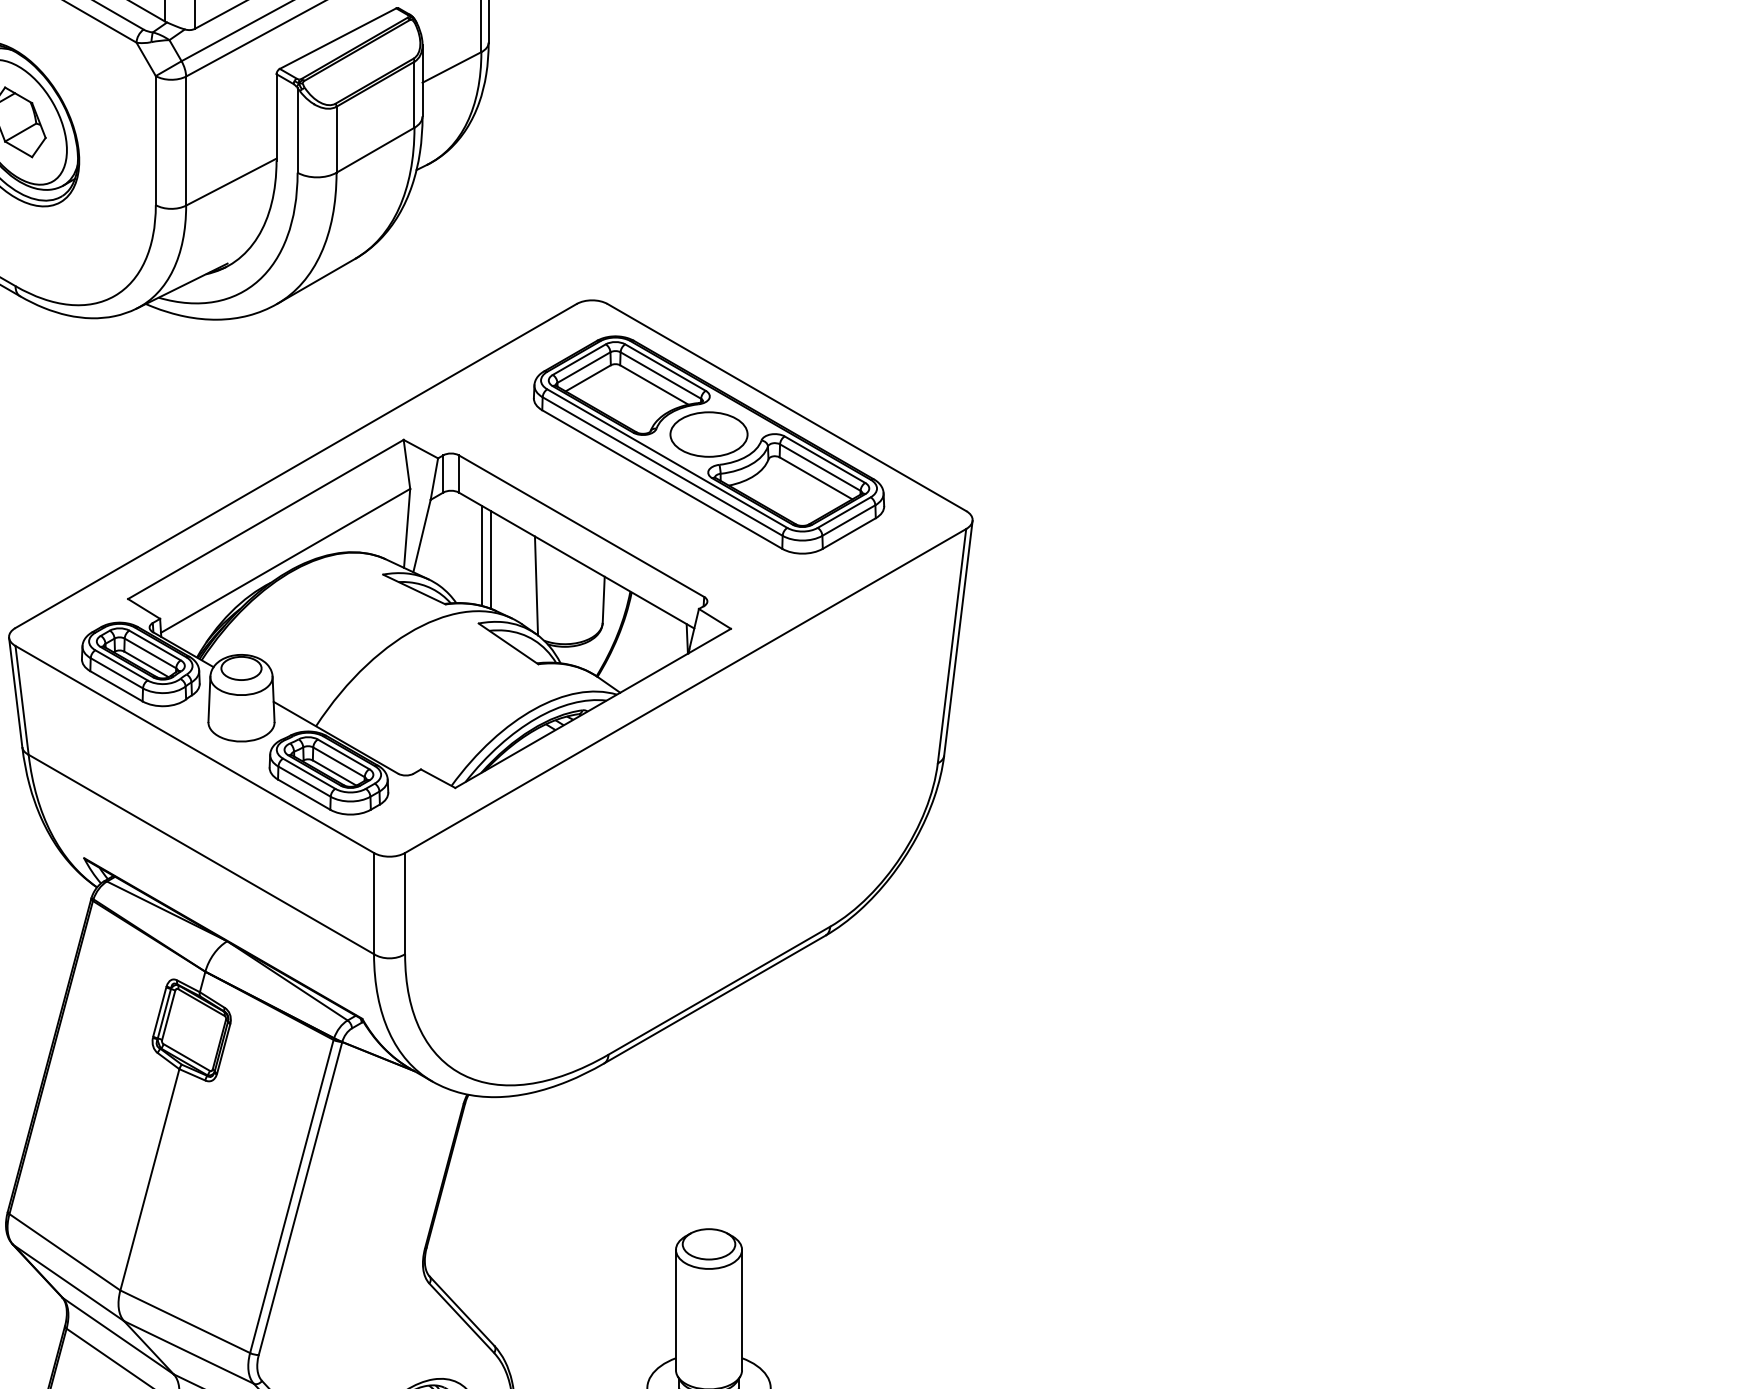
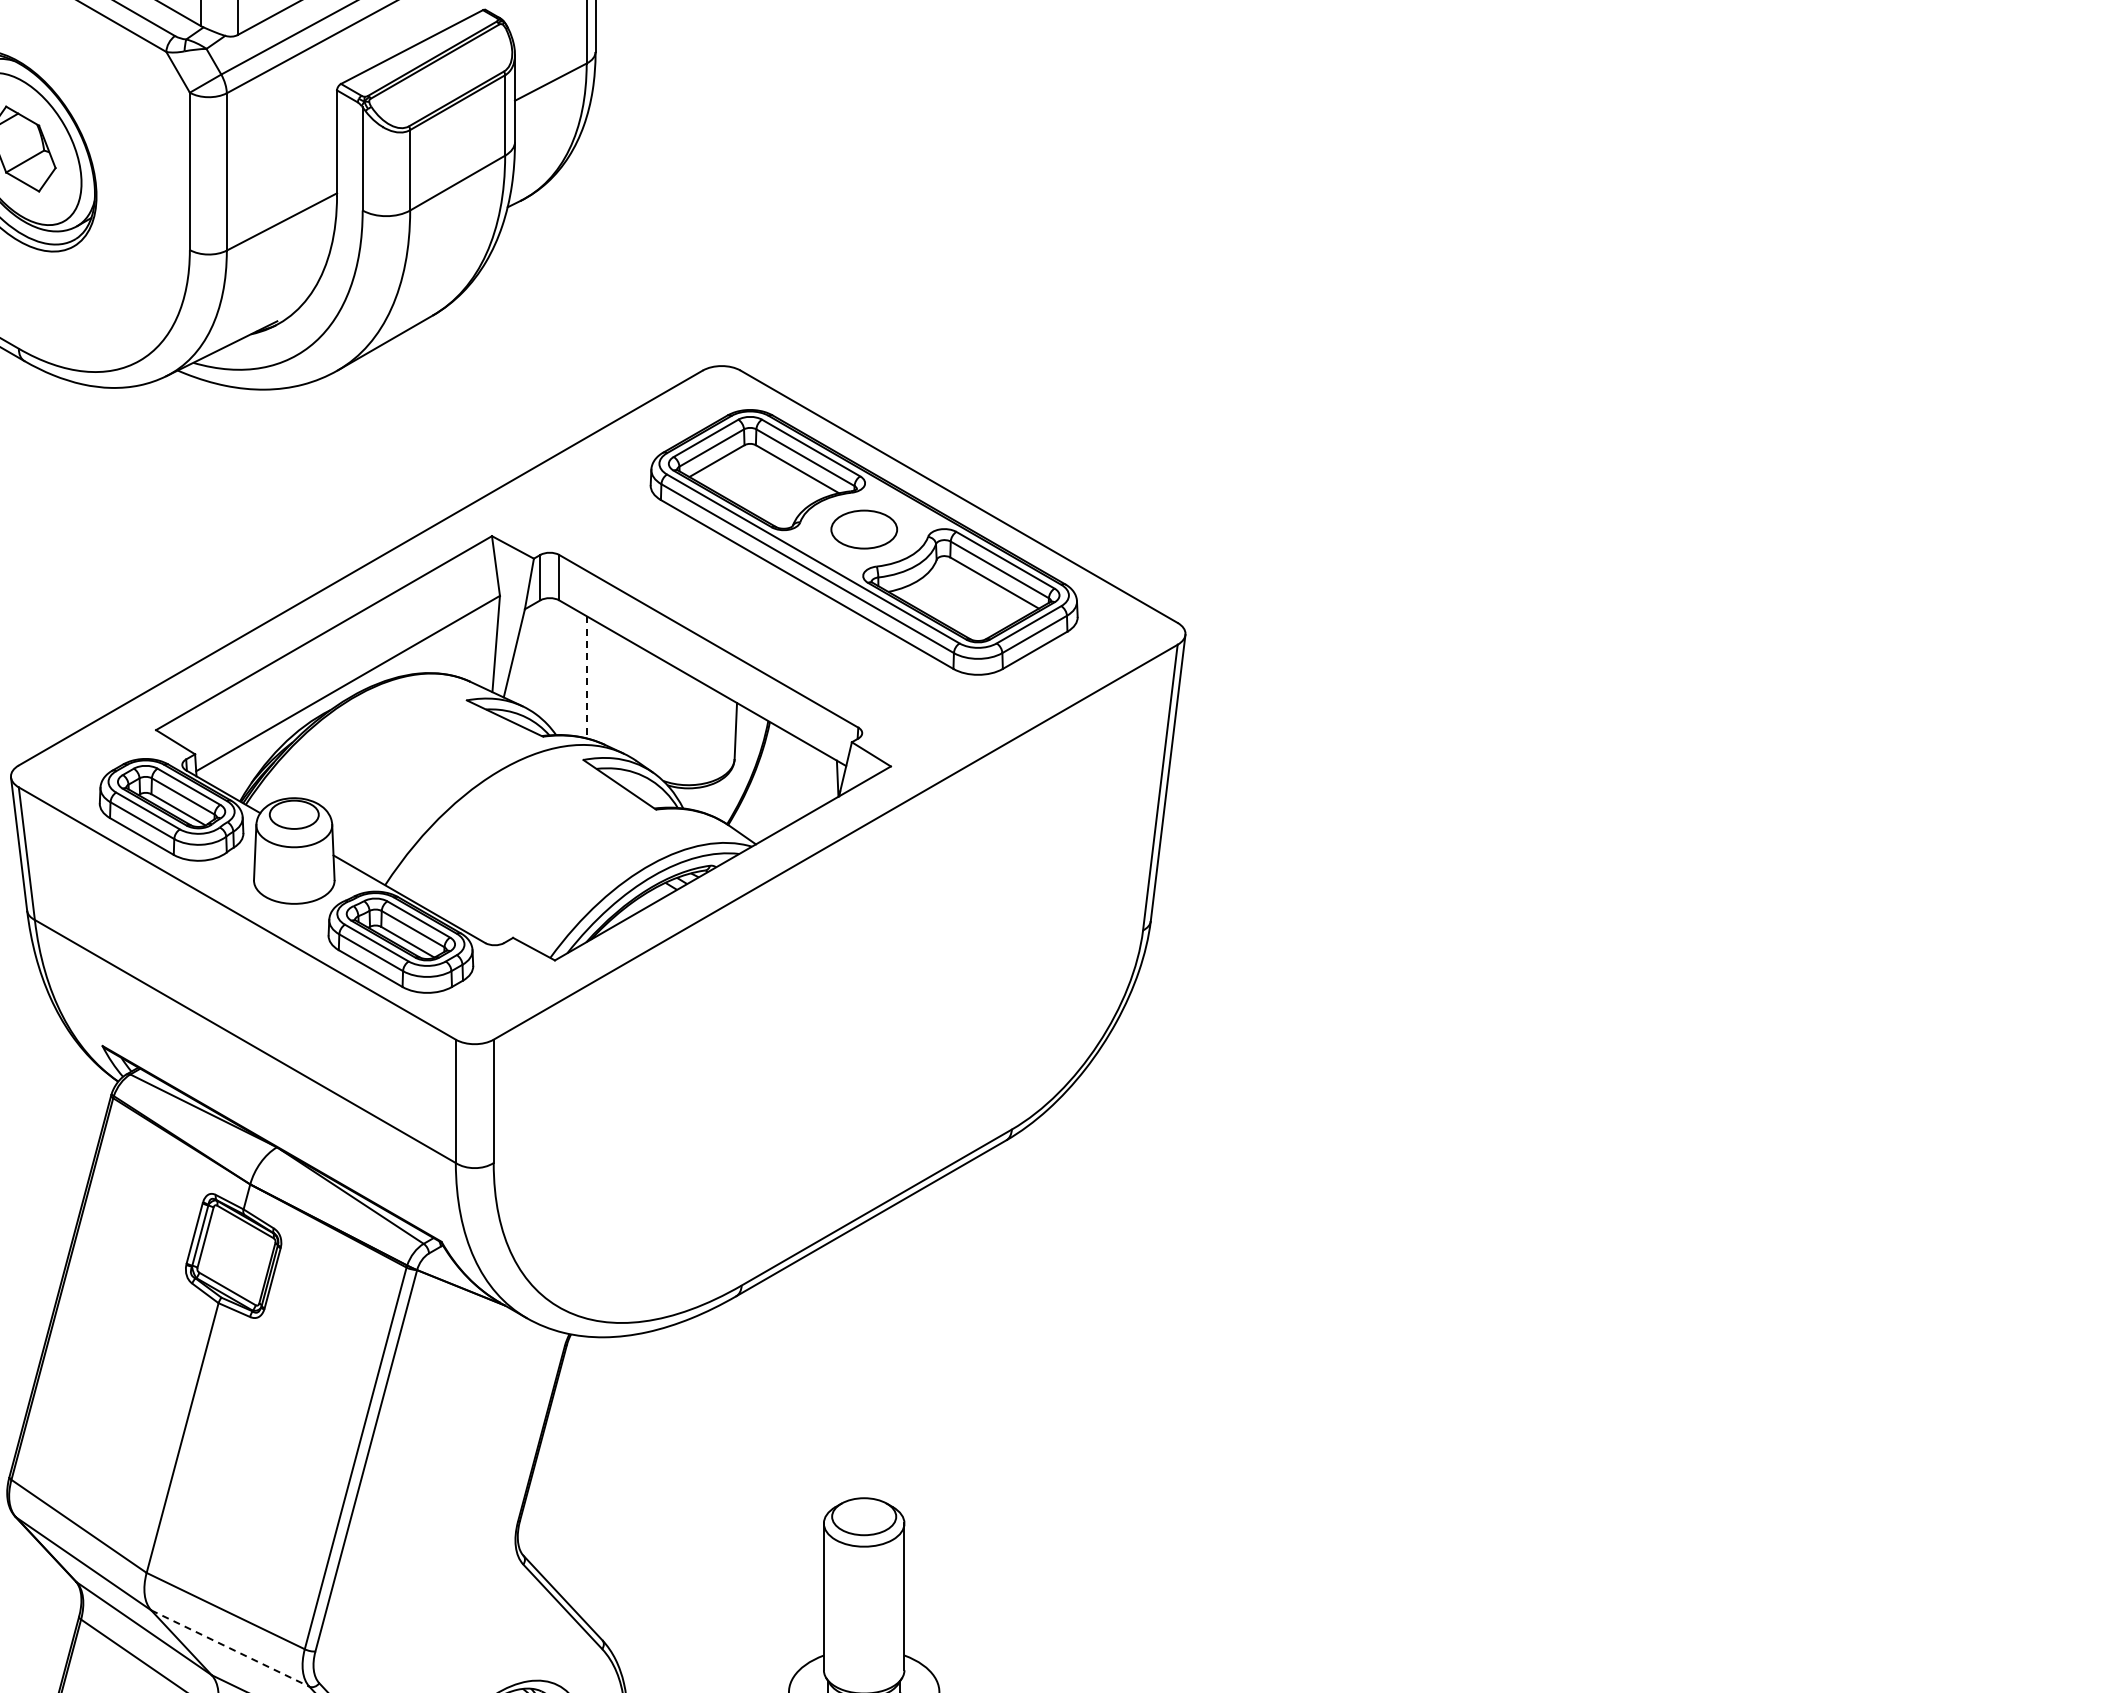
part: (709, 434) -> (864, 529), size x0.7
line: (481, 555) -> (586, 677), solid -> dashed
line: (491, 559) -> (598, 682), removed
line: (536, 585) -> (653, 713), removed
line: (189, 1352) -> (230, 1648), solid -> dashed

